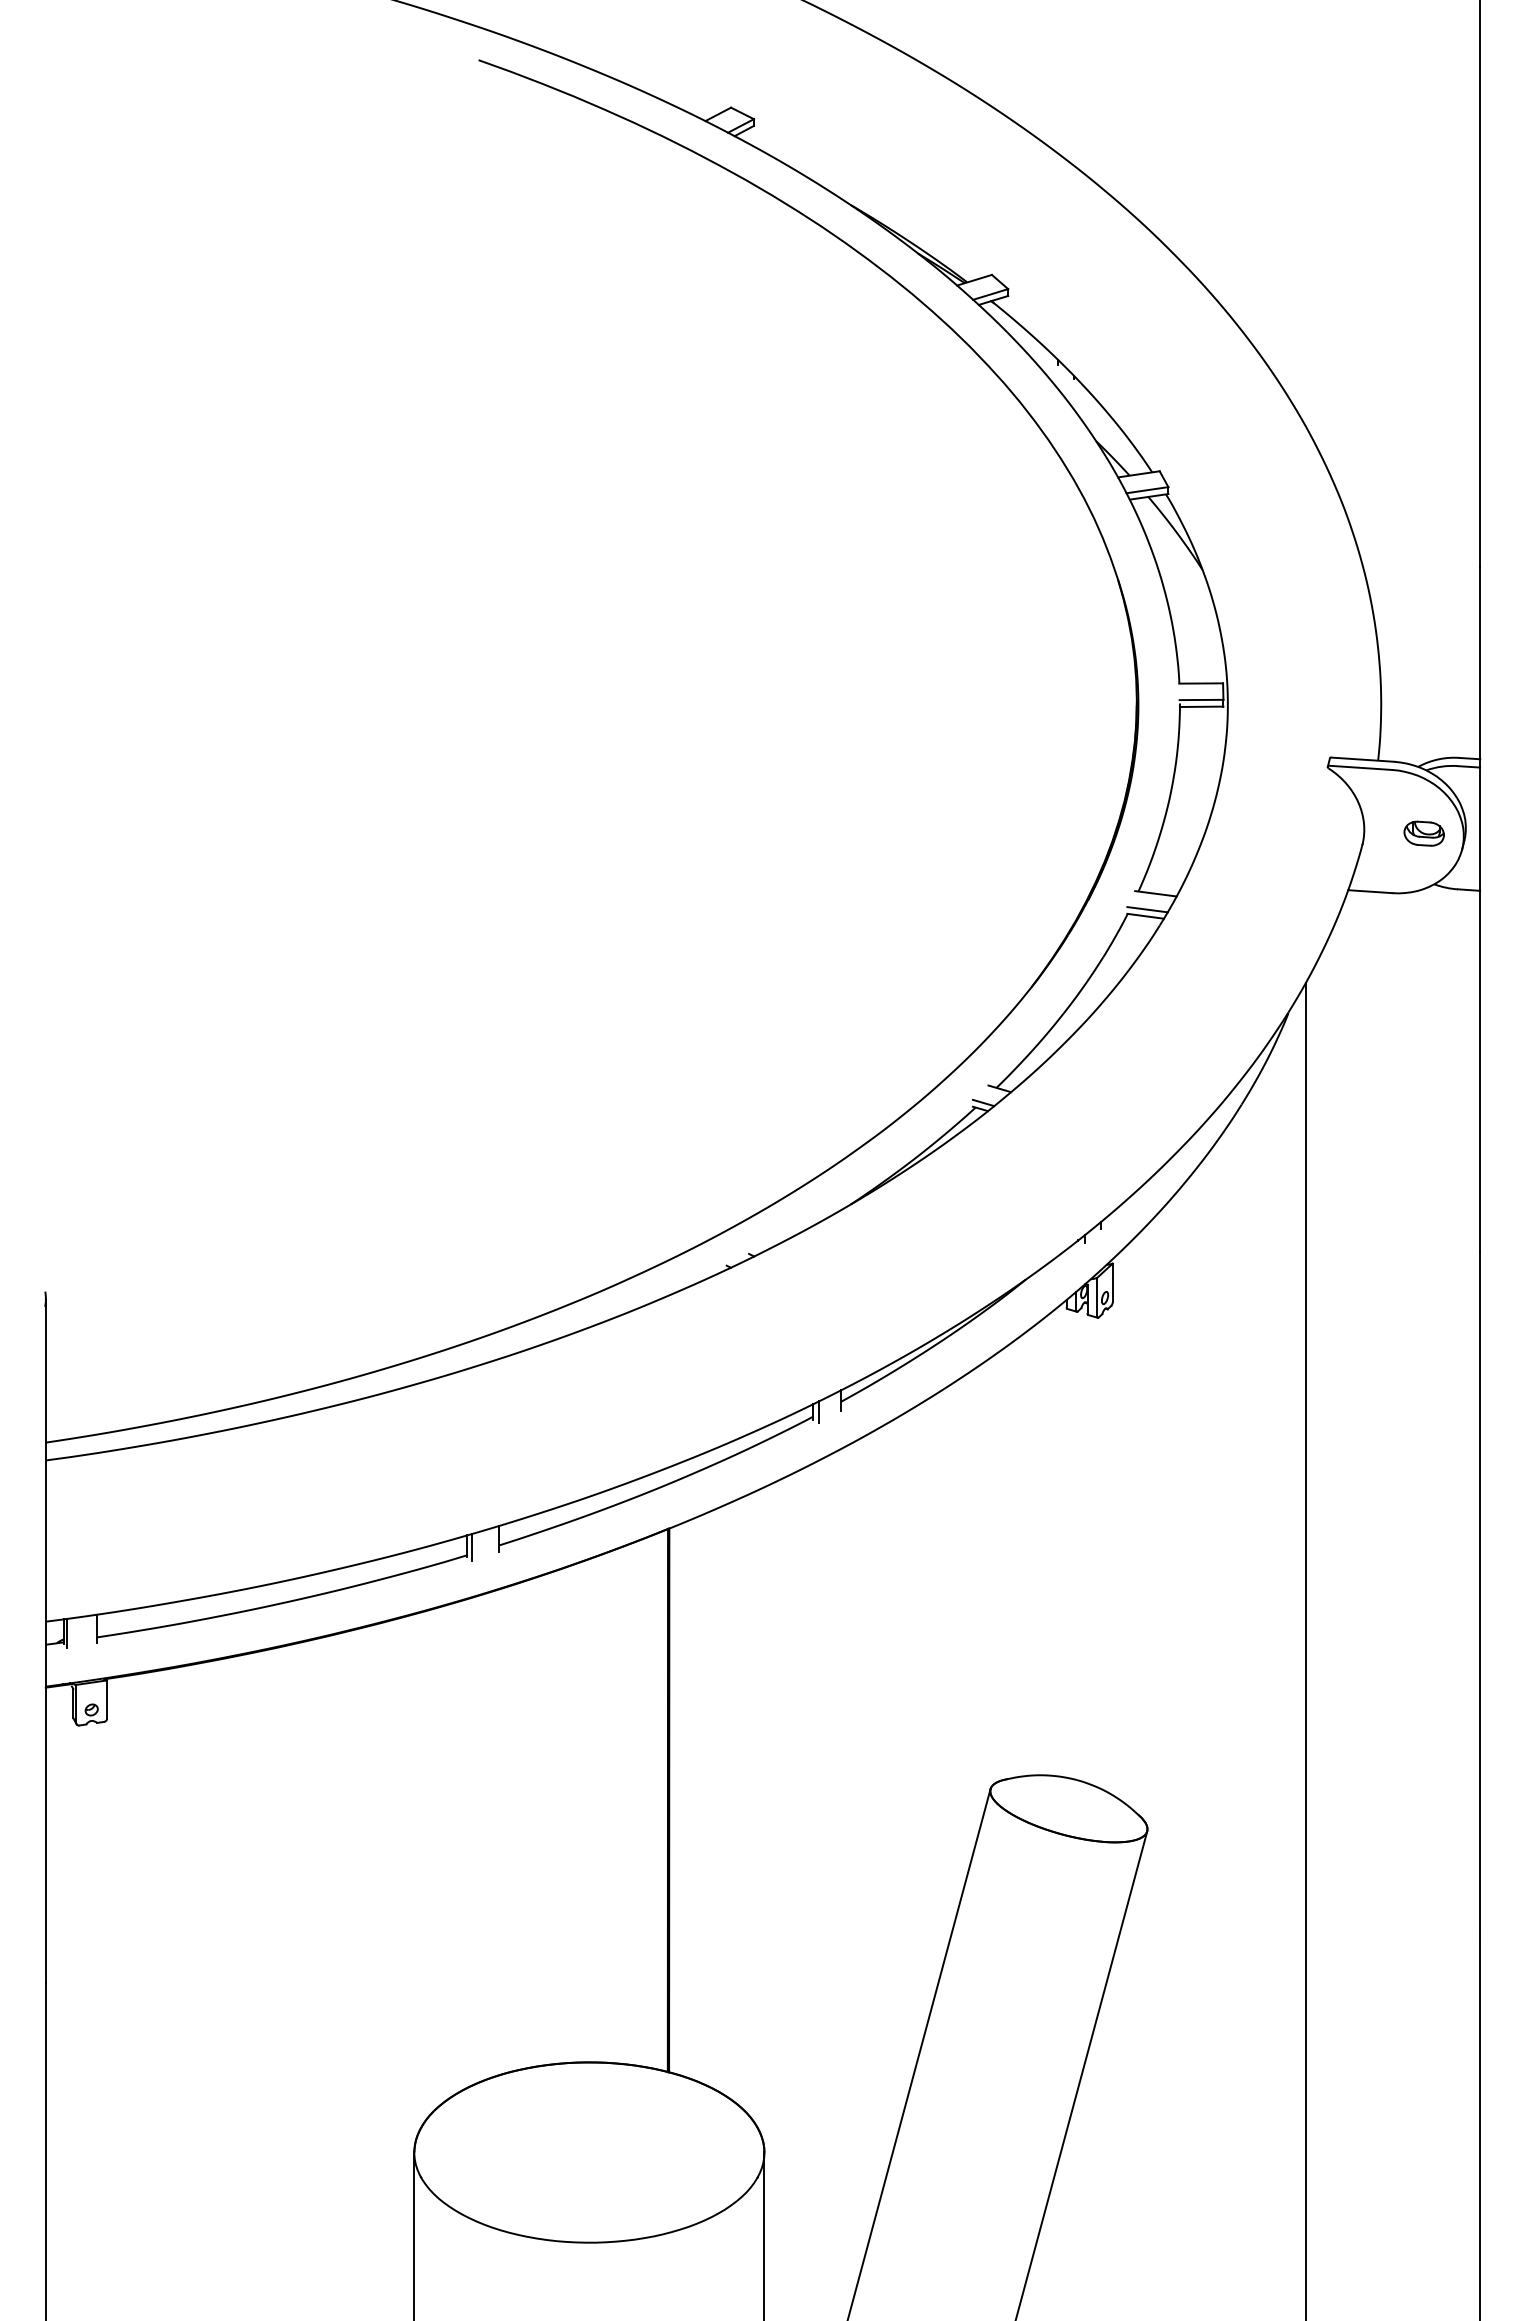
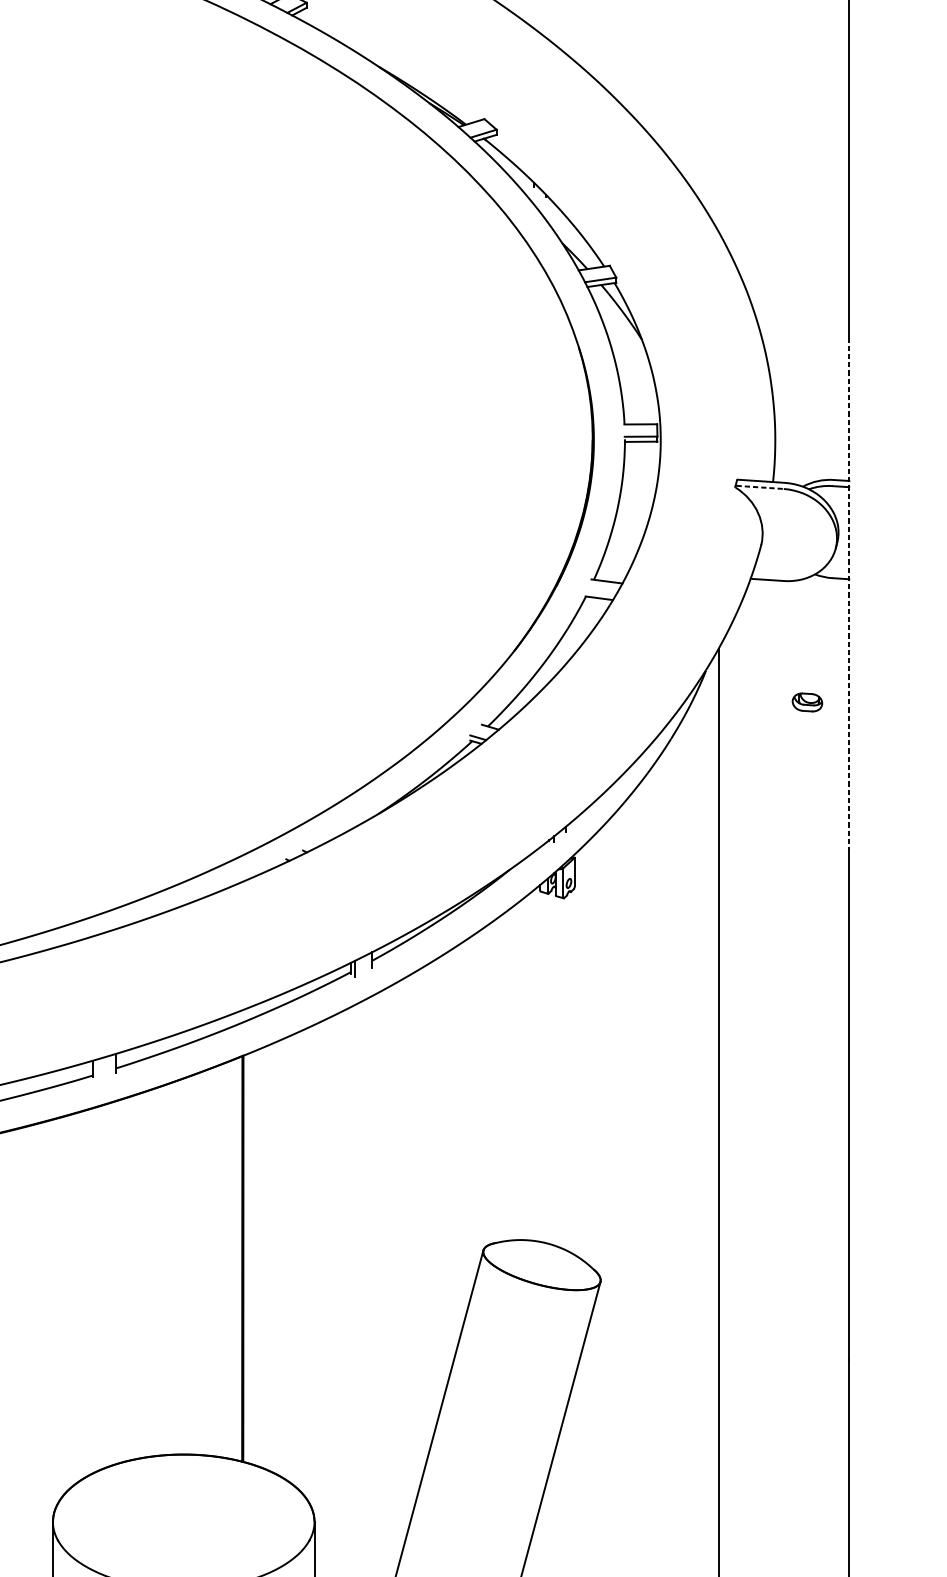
line: (1360, 767) -> (759, 487), solid -> dashed
part: (1423, 833) -> (806, 702), moved
line: (1147, 909) -> (600, 593), removed
line: (1480, 909) -> (849, 593), solid -> dashed
line: (471, 1547) -> (95, 1069), removed

